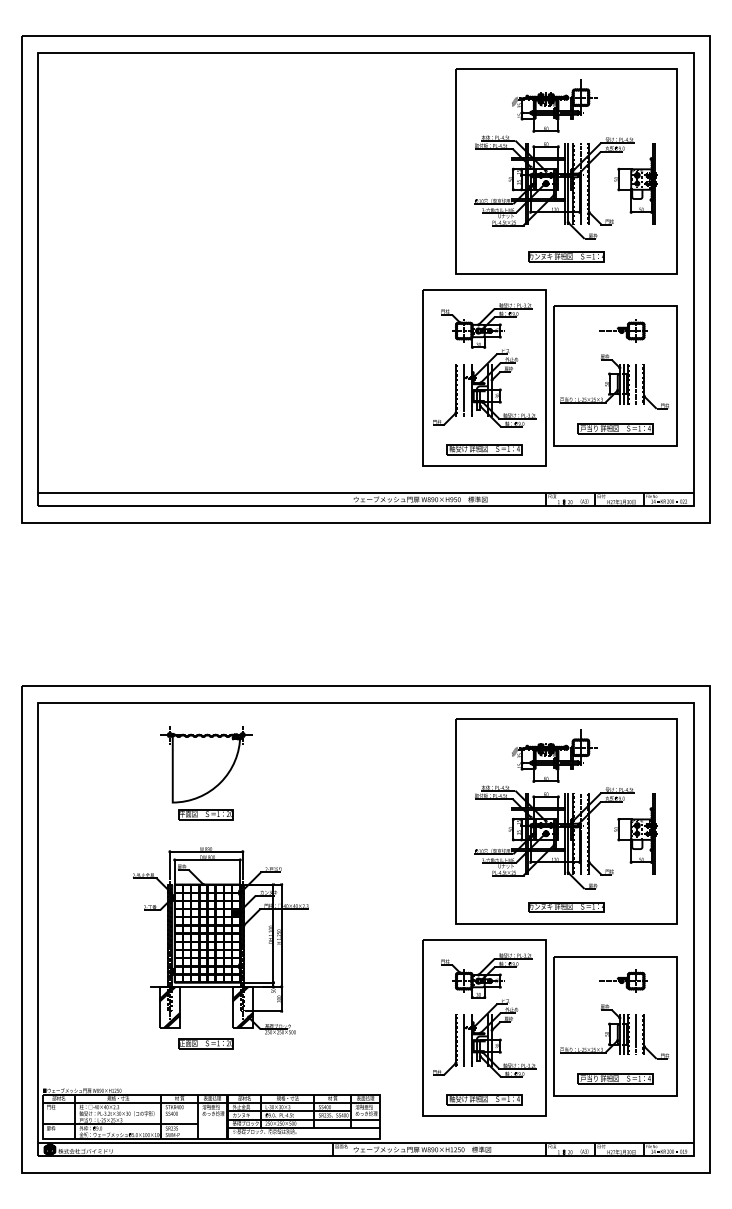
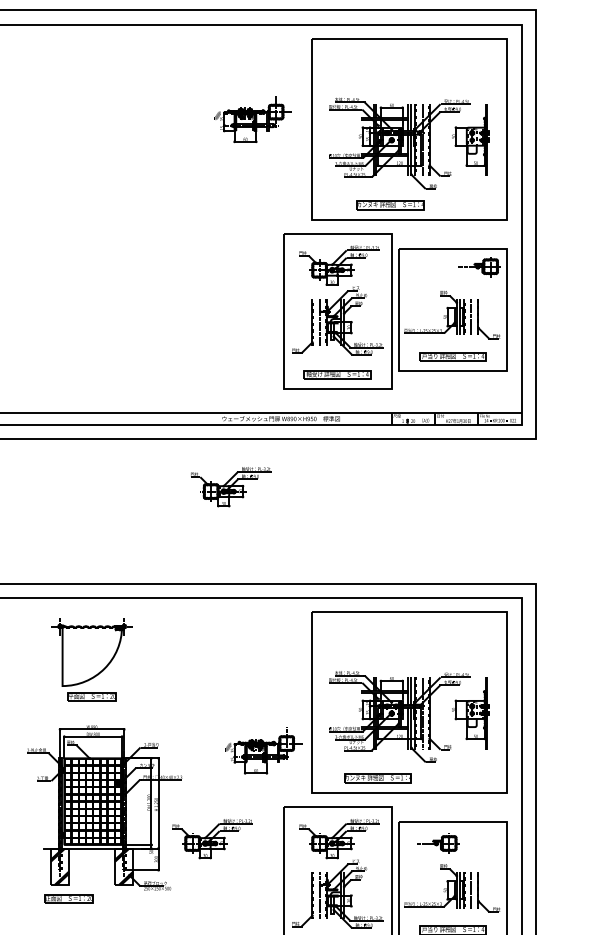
part: (554, 105) -> (252, 119), moved
part: (566, 256) -> (390, 204), moved
part: (623, 330) -> (479, 266), moved
part: (363, 576) -> (230, 486), added
part: (554, 755) -> (263, 750), moved
part: (566, 907) -> (378, 778), moved
part: (342, 975) -> (212, 838), added
part: (623, 980) -> (437, 842), moved
part: (205, 1043) -> (68, 898), moved

